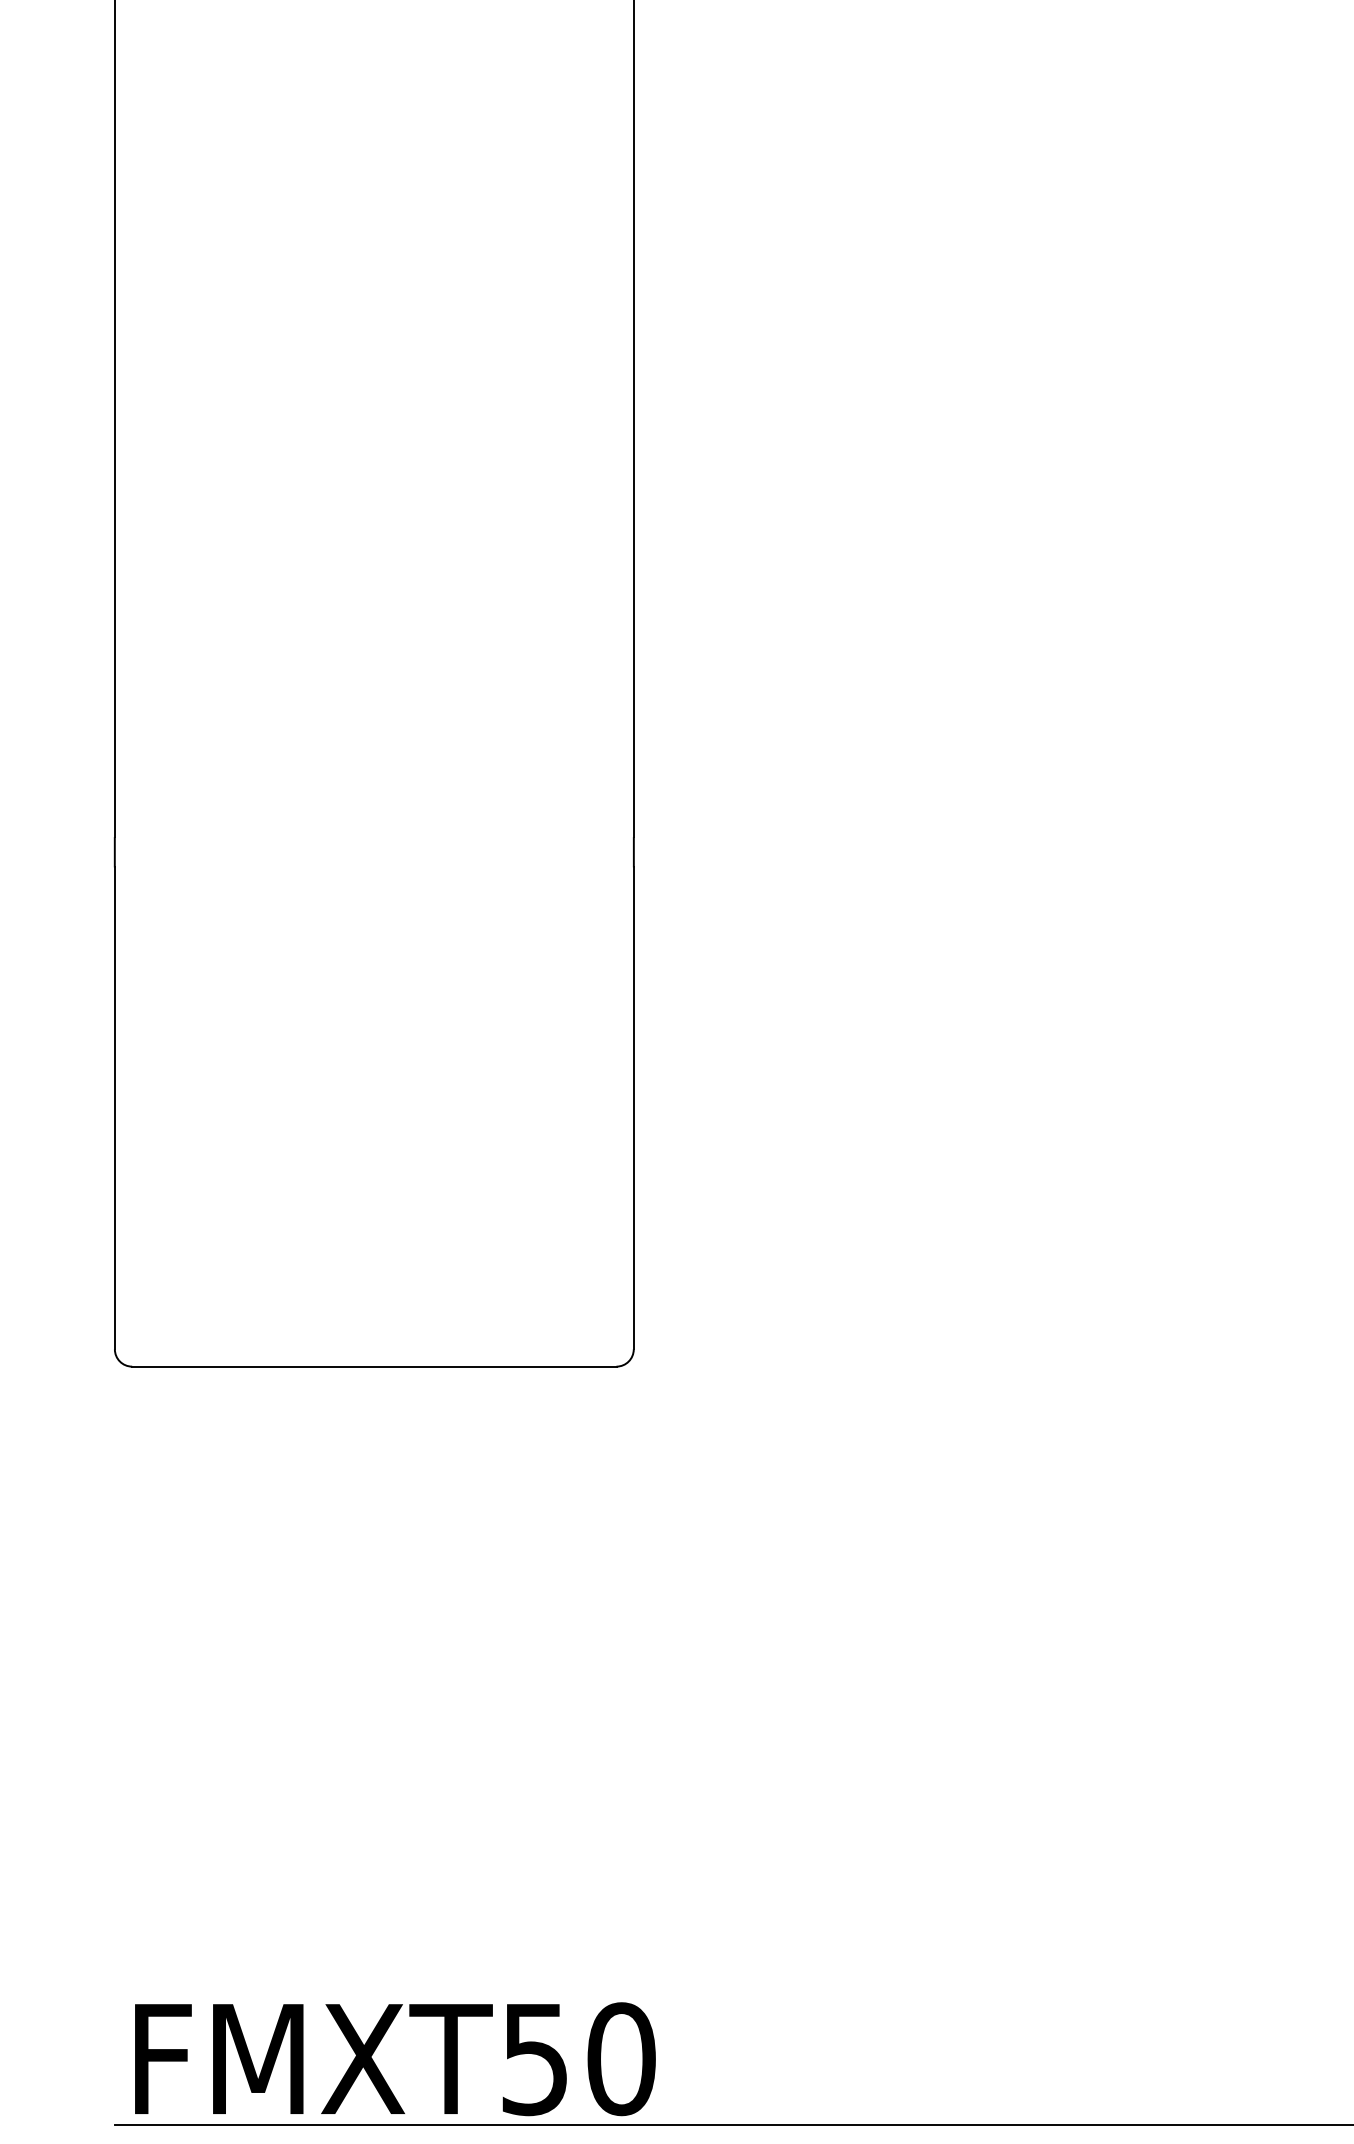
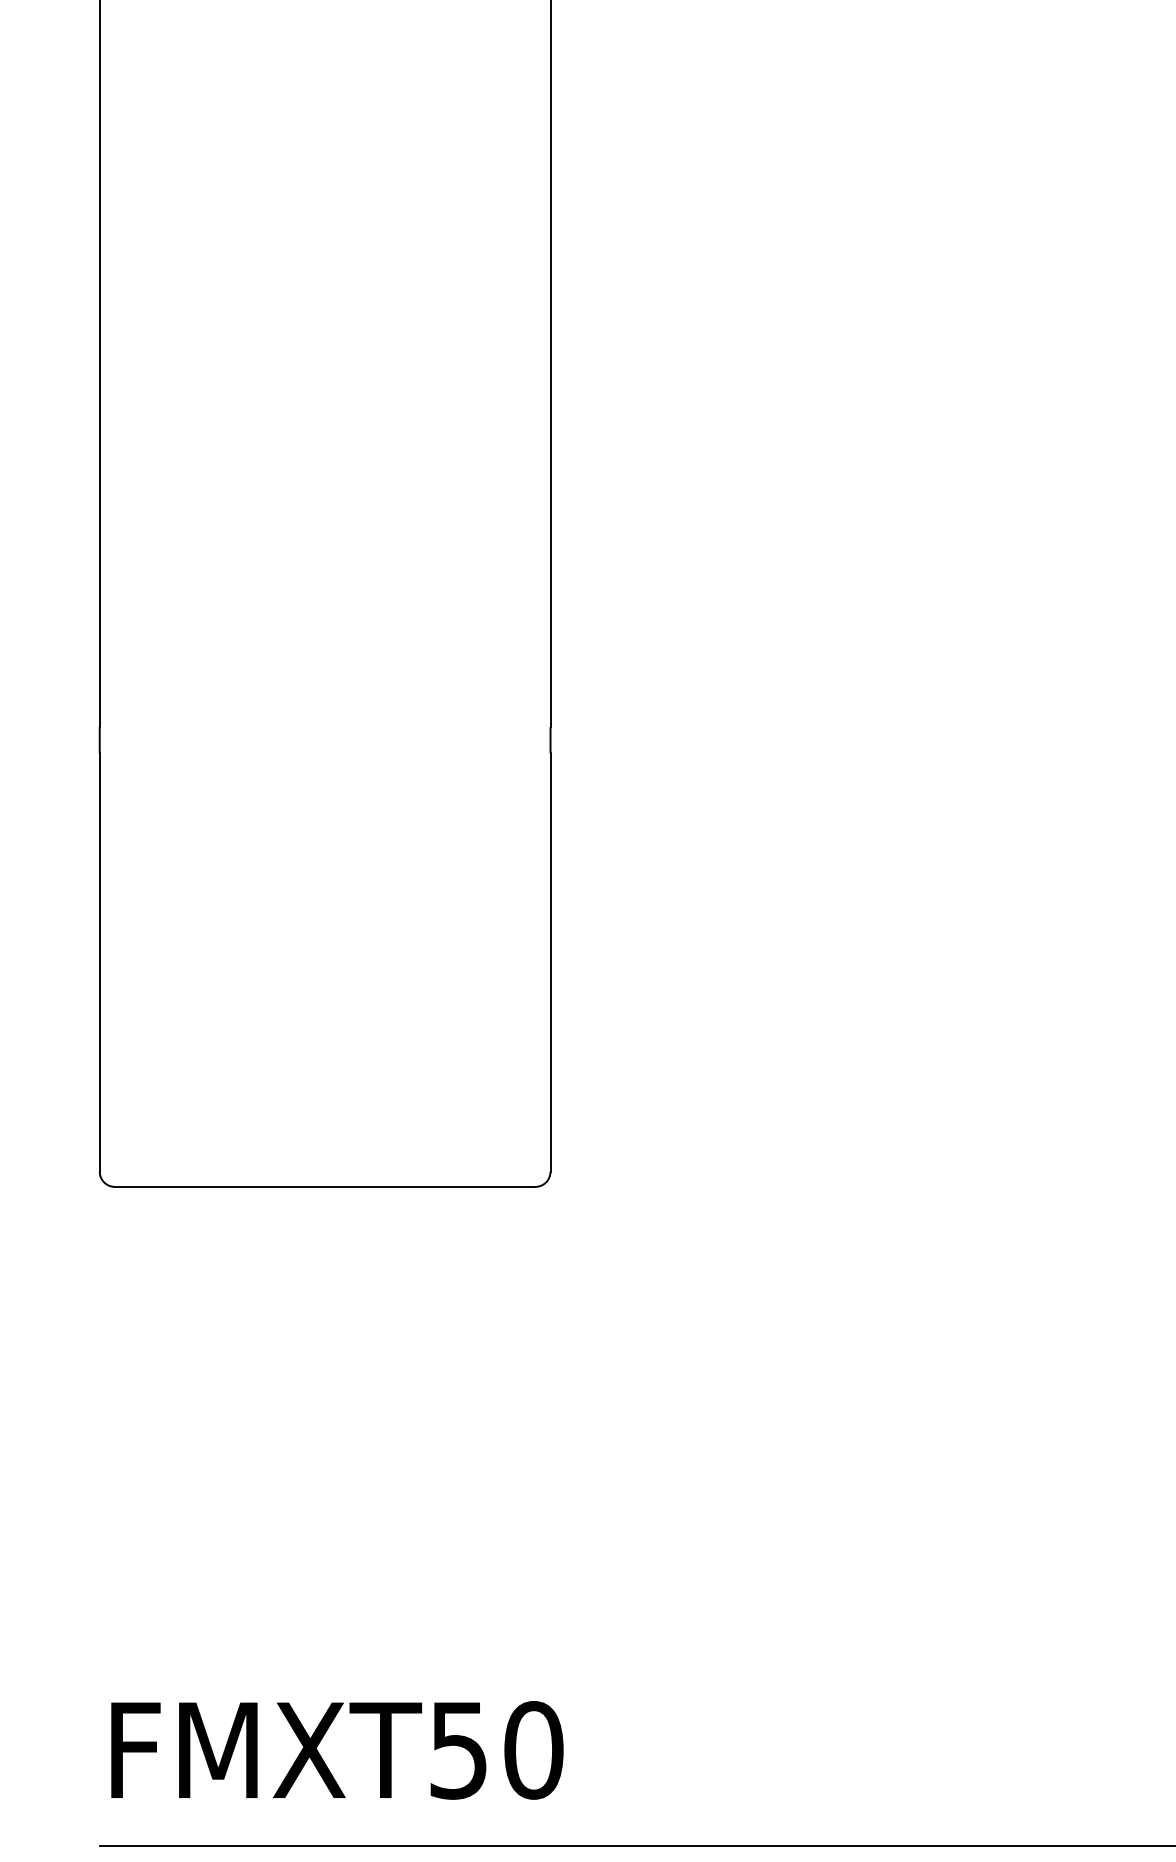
text: (395, 2059) -> (337, 1750), moved

